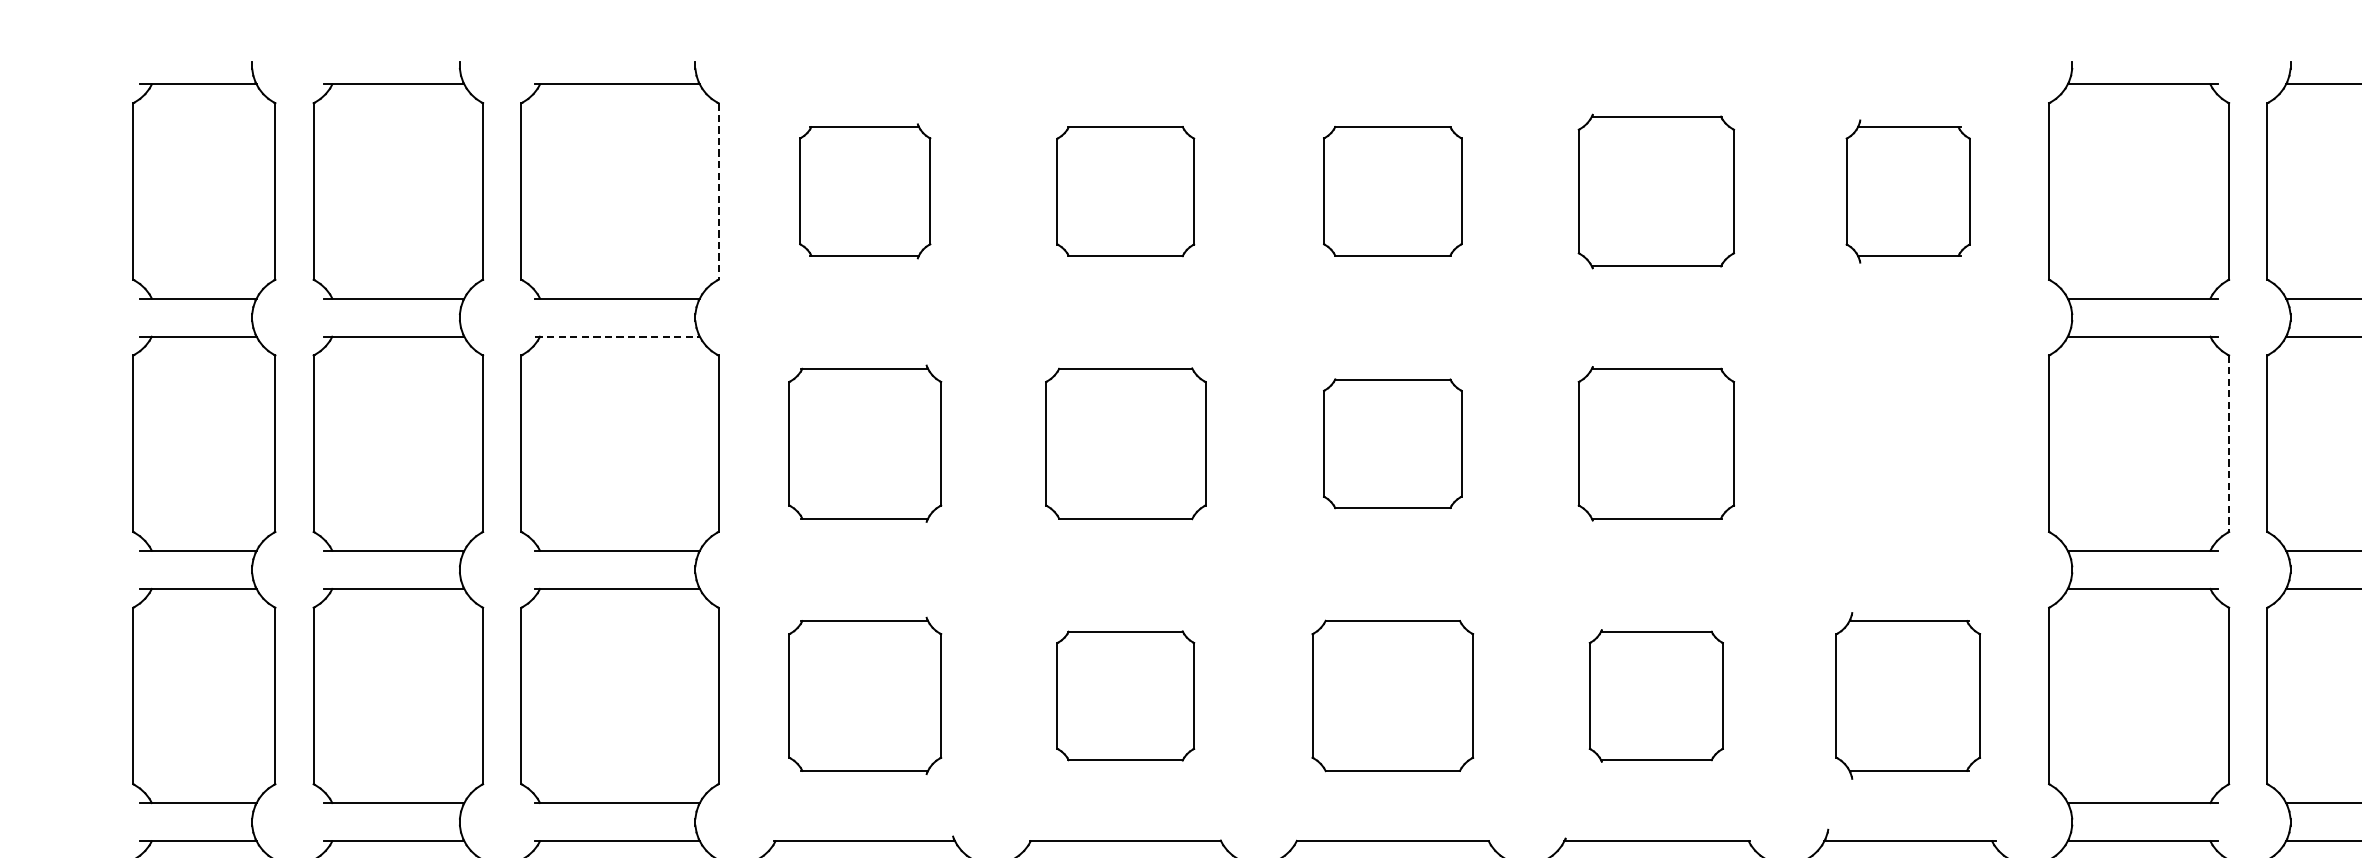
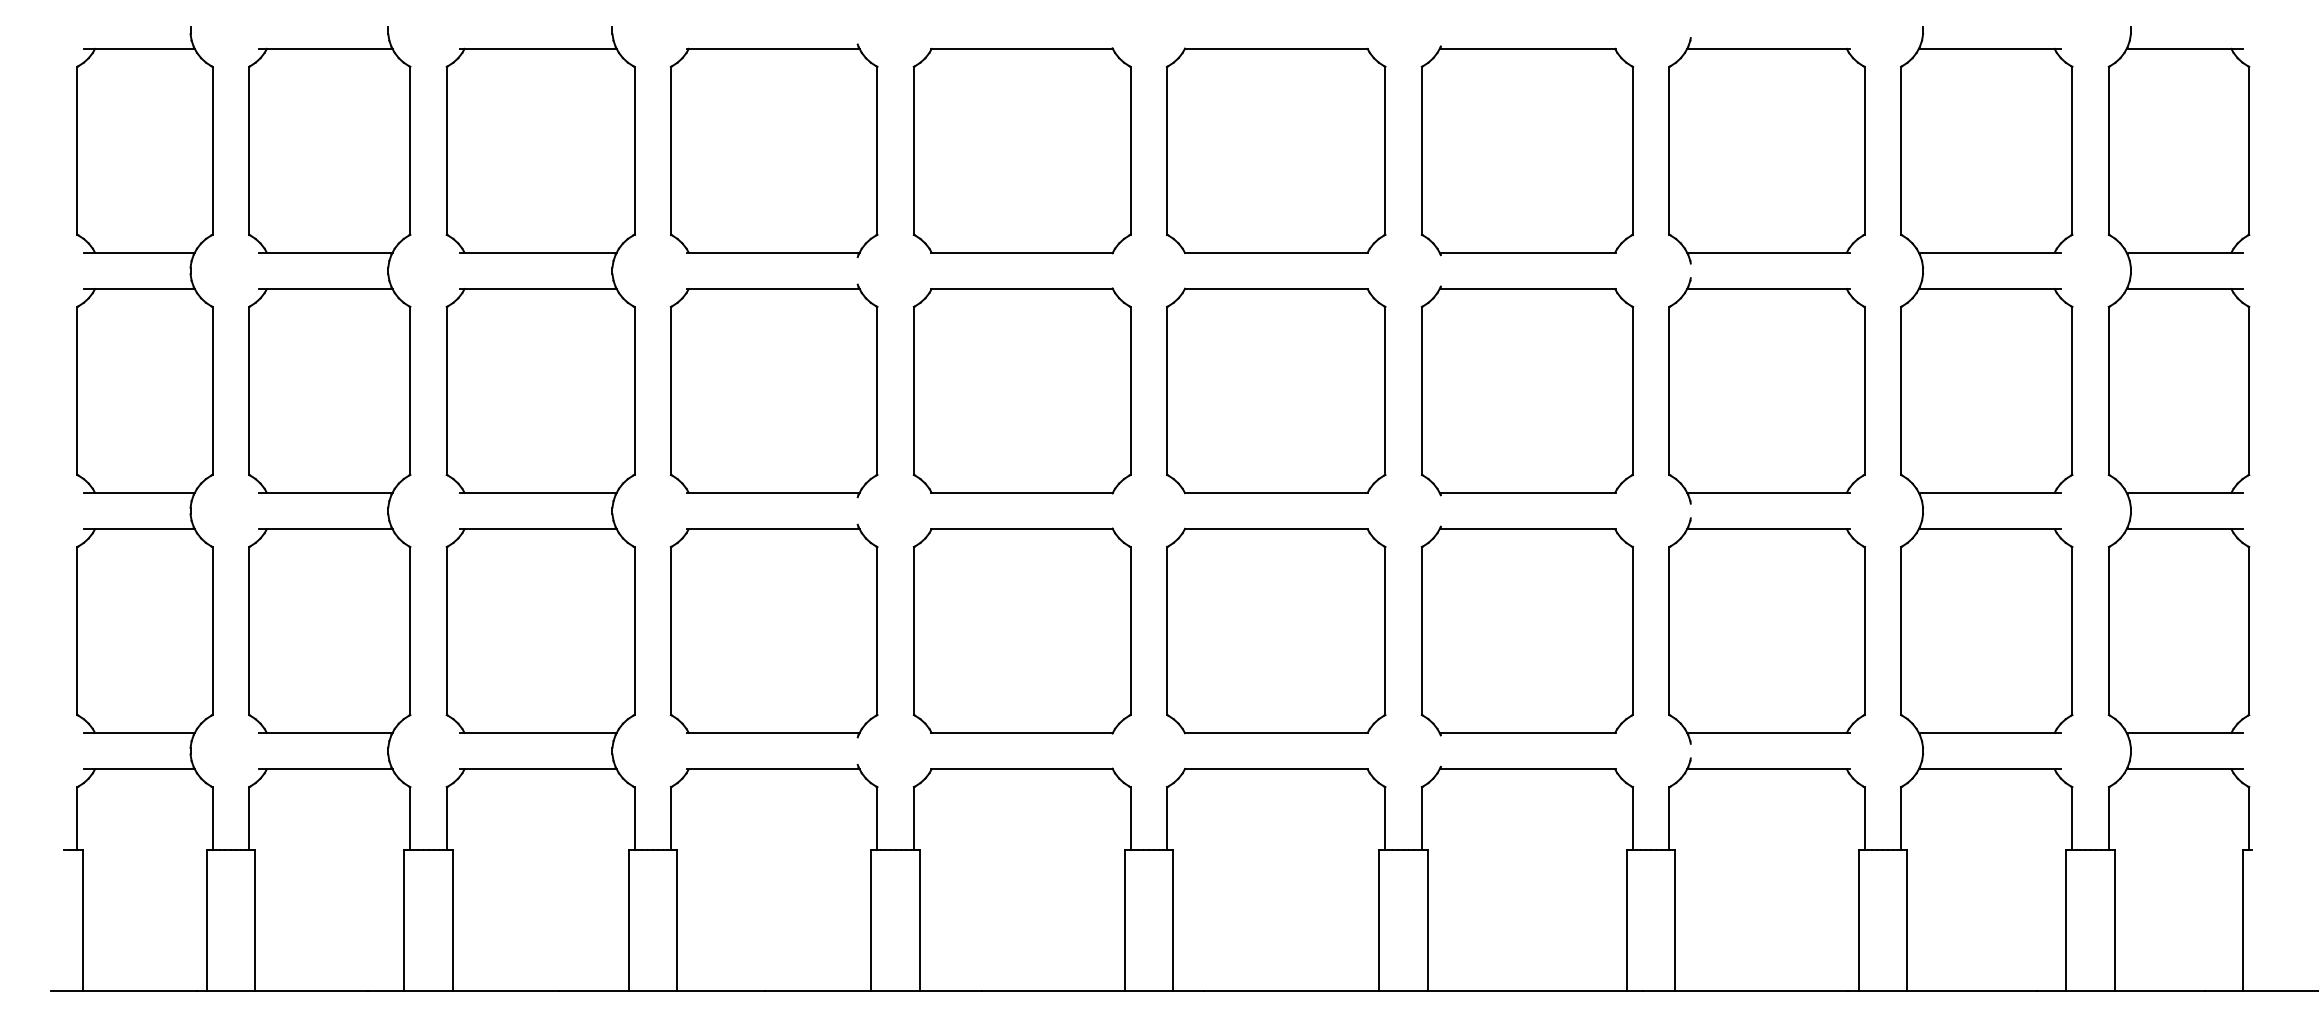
part: (864, 191) -> (773, 150), size x1.67
part: (1125, 191) -> (1021, 150), size x1.67
part: (1392, 191) -> (1276, 150), size x1.67
part: (1655, 191) -> (1526, 150), size x1.43
part: (1907, 191) -> (1766, 150), size x1.67
line: (718, 192) -> (634, 151), dashed -> solid
line: (617, 337) -> (538, 289), dashed -> solid
part: (864, 443) -> (773, 390), size x1.43
part: (1125, 443) -> (1021, 390), size x1.43
part: (1392, 443) -> (1276, 390), size x1.67
part: (1655, 443) -> (1526, 390), size x1.43
part: (1907, 443) -> (1766, 390), added
line: (2229, 444) -> (2072, 391), dashed -> solid
part: (864, 695) -> (773, 630), size x1.43
part: (1125, 695) -> (1021, 630), size x1.67
part: (1392, 695) -> (1276, 630), size x1.43
part: (1655, 695) -> (1526, 630), size x1.67
part: (1907, 695) -> (1766, 630), size x1.43

